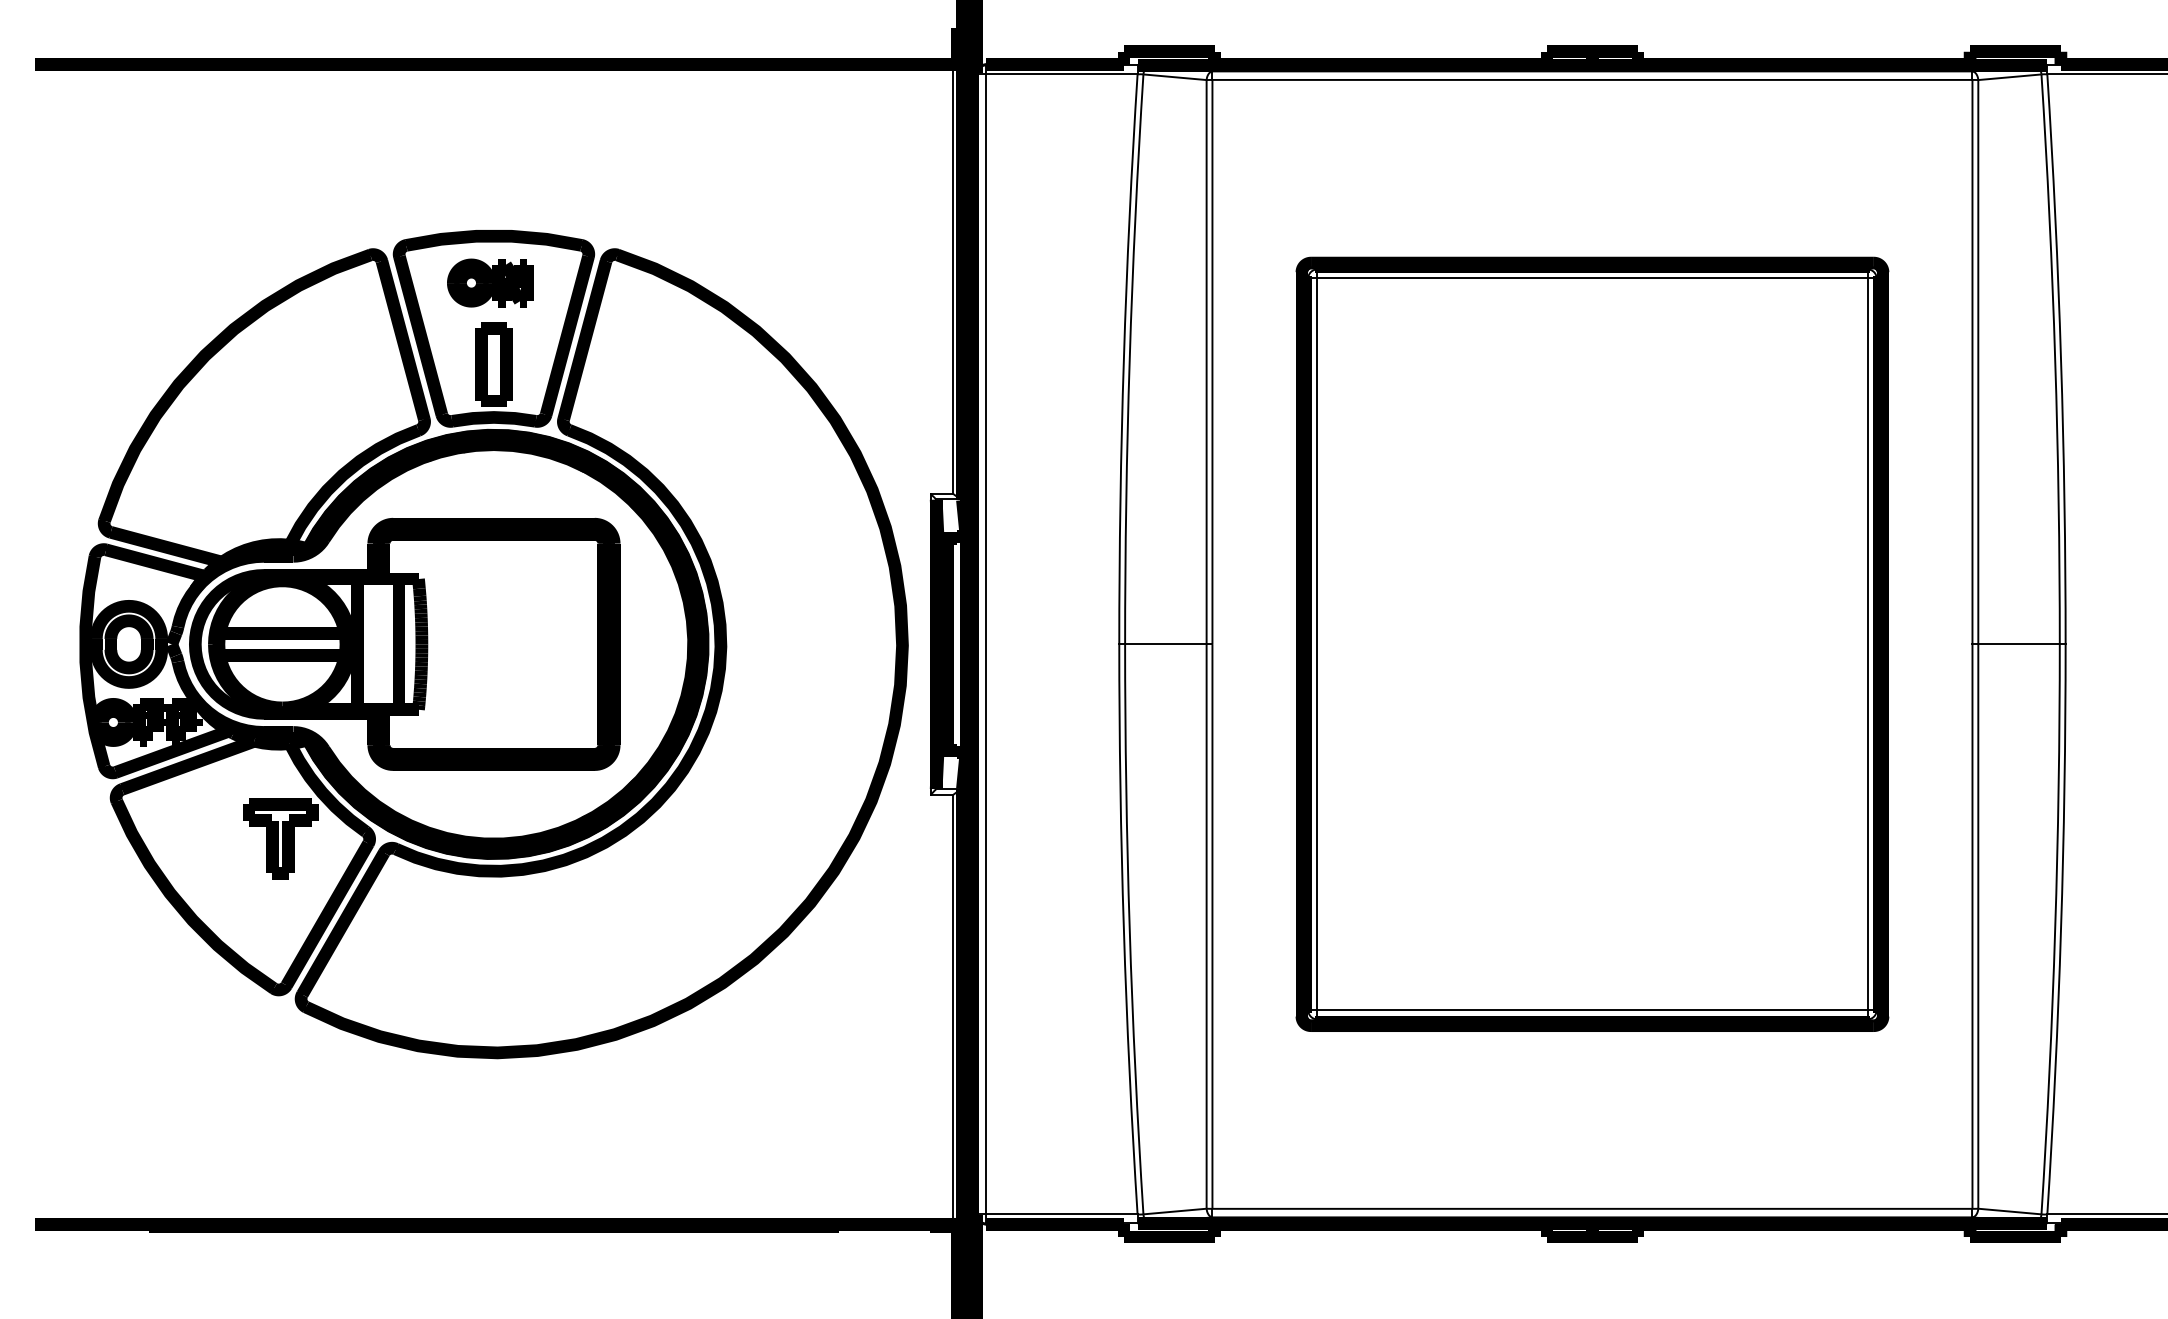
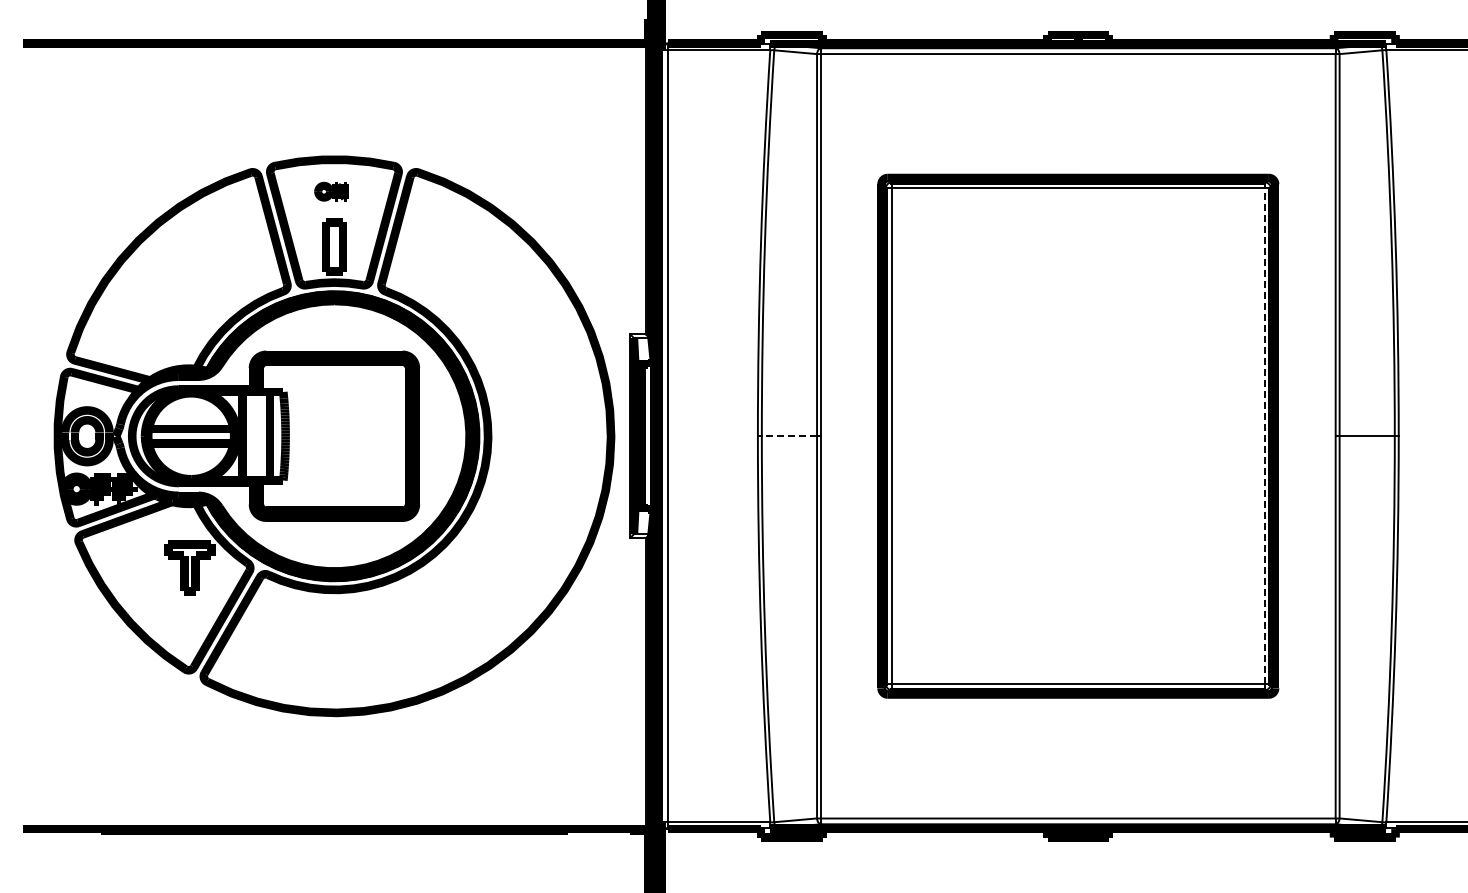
part: (489, 282) -> (331, 191), size x0.6
line: (1165, 644) -> (789, 436), solid -> dashed
line: (1867, 644) -> (1264, 436), solid -> dashed

